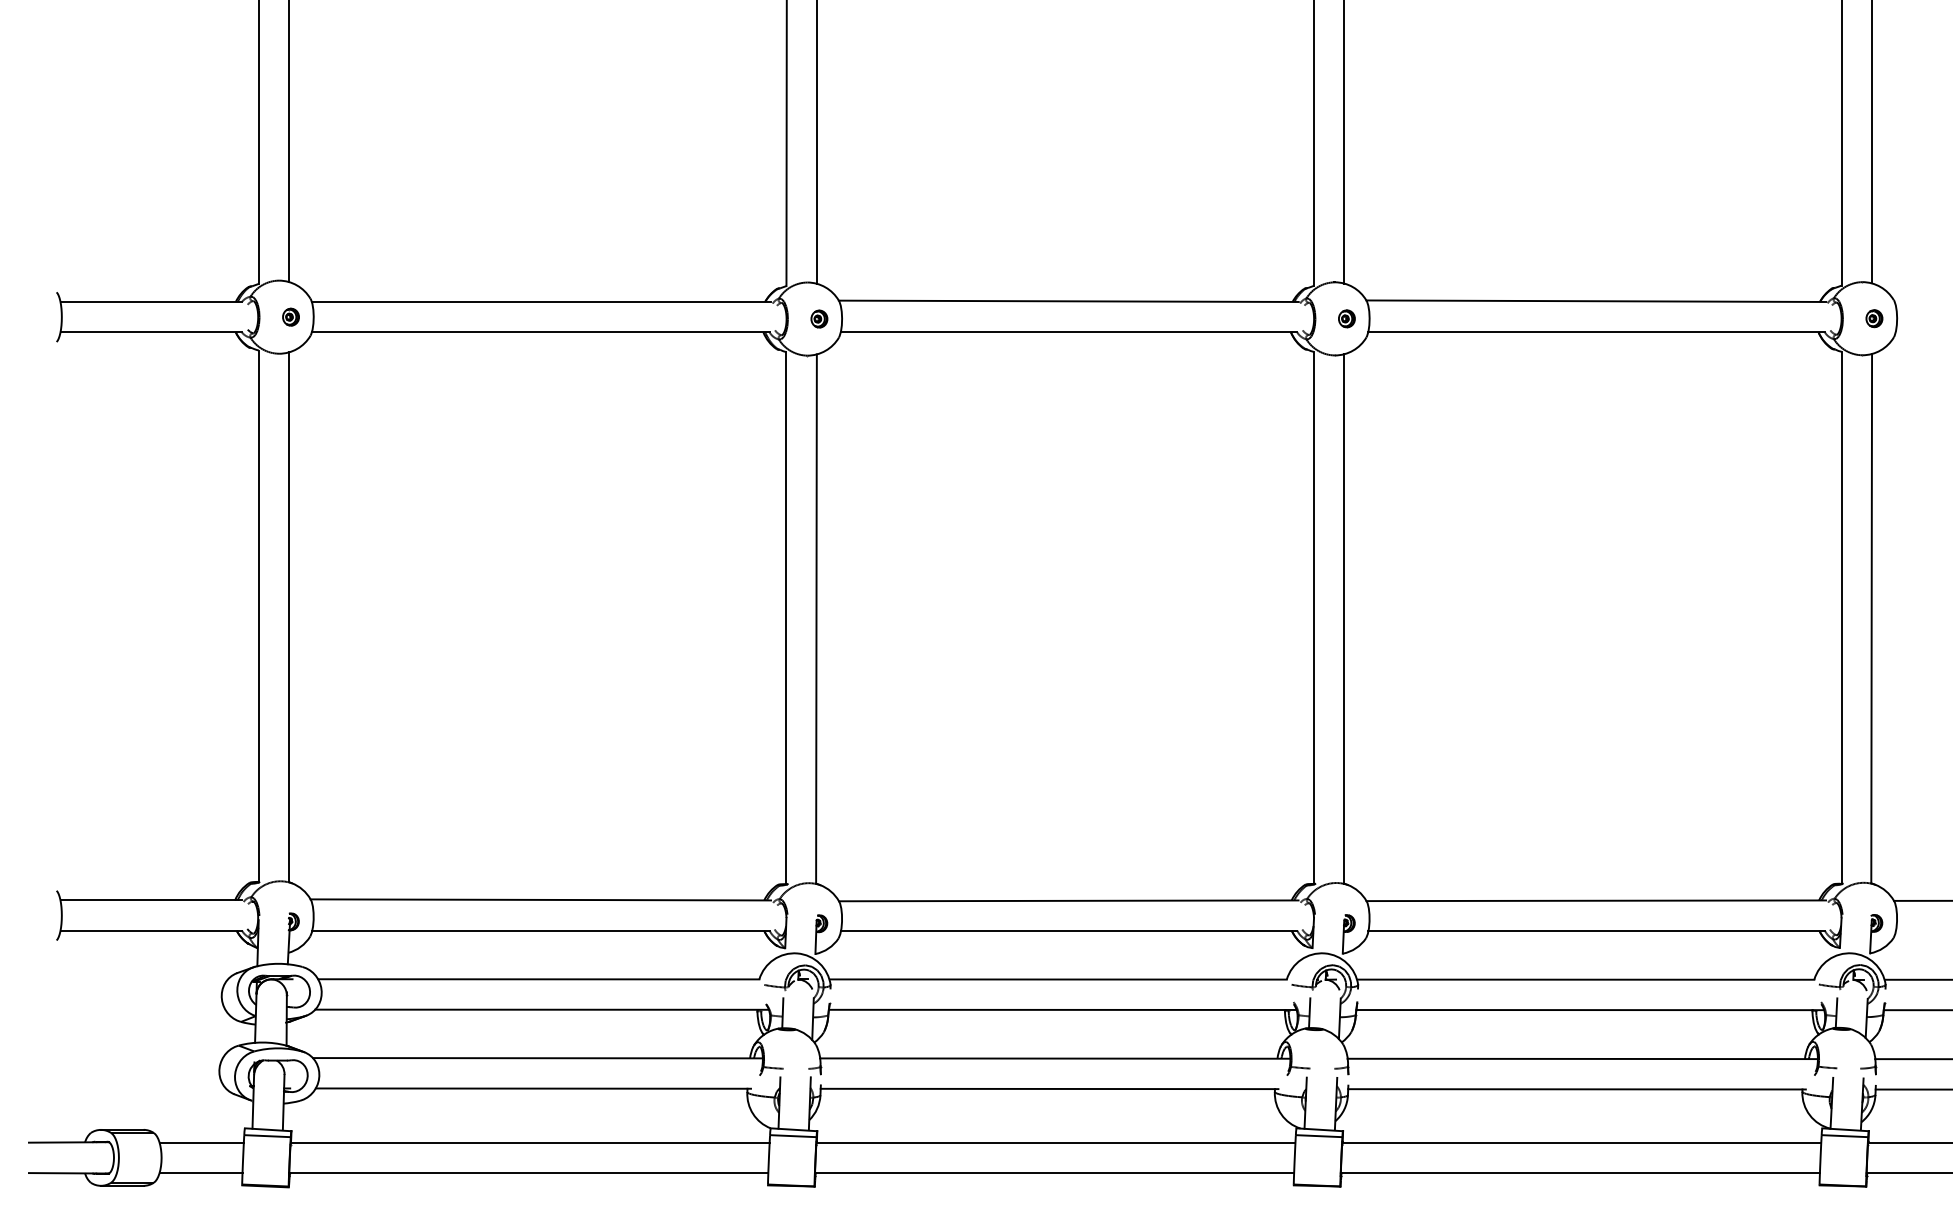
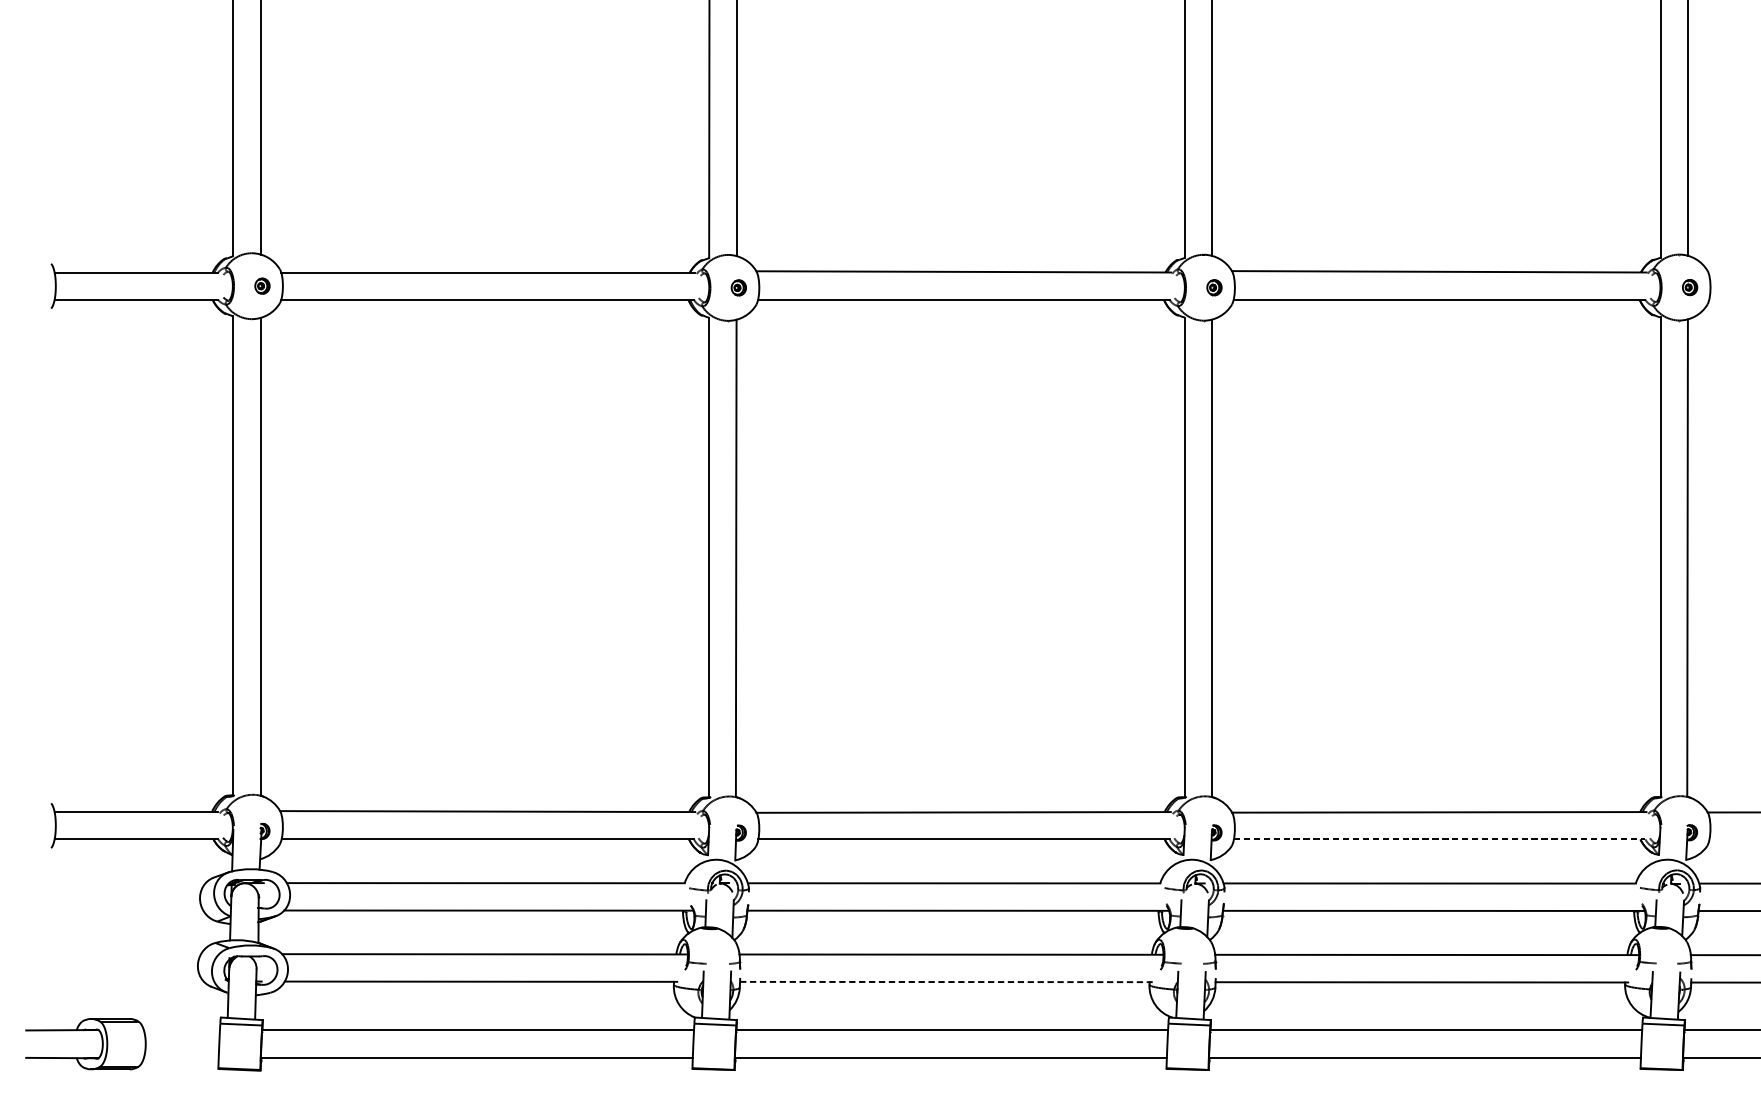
line: (1597, 930) -> (1440, 839), solid -> dashed
line: (1049, 1088) -> (946, 981), solid -> dashed
line: (201, 1142) -> (181, 1030), removed
line: (200, 1173) -> (180, 1058), removed

